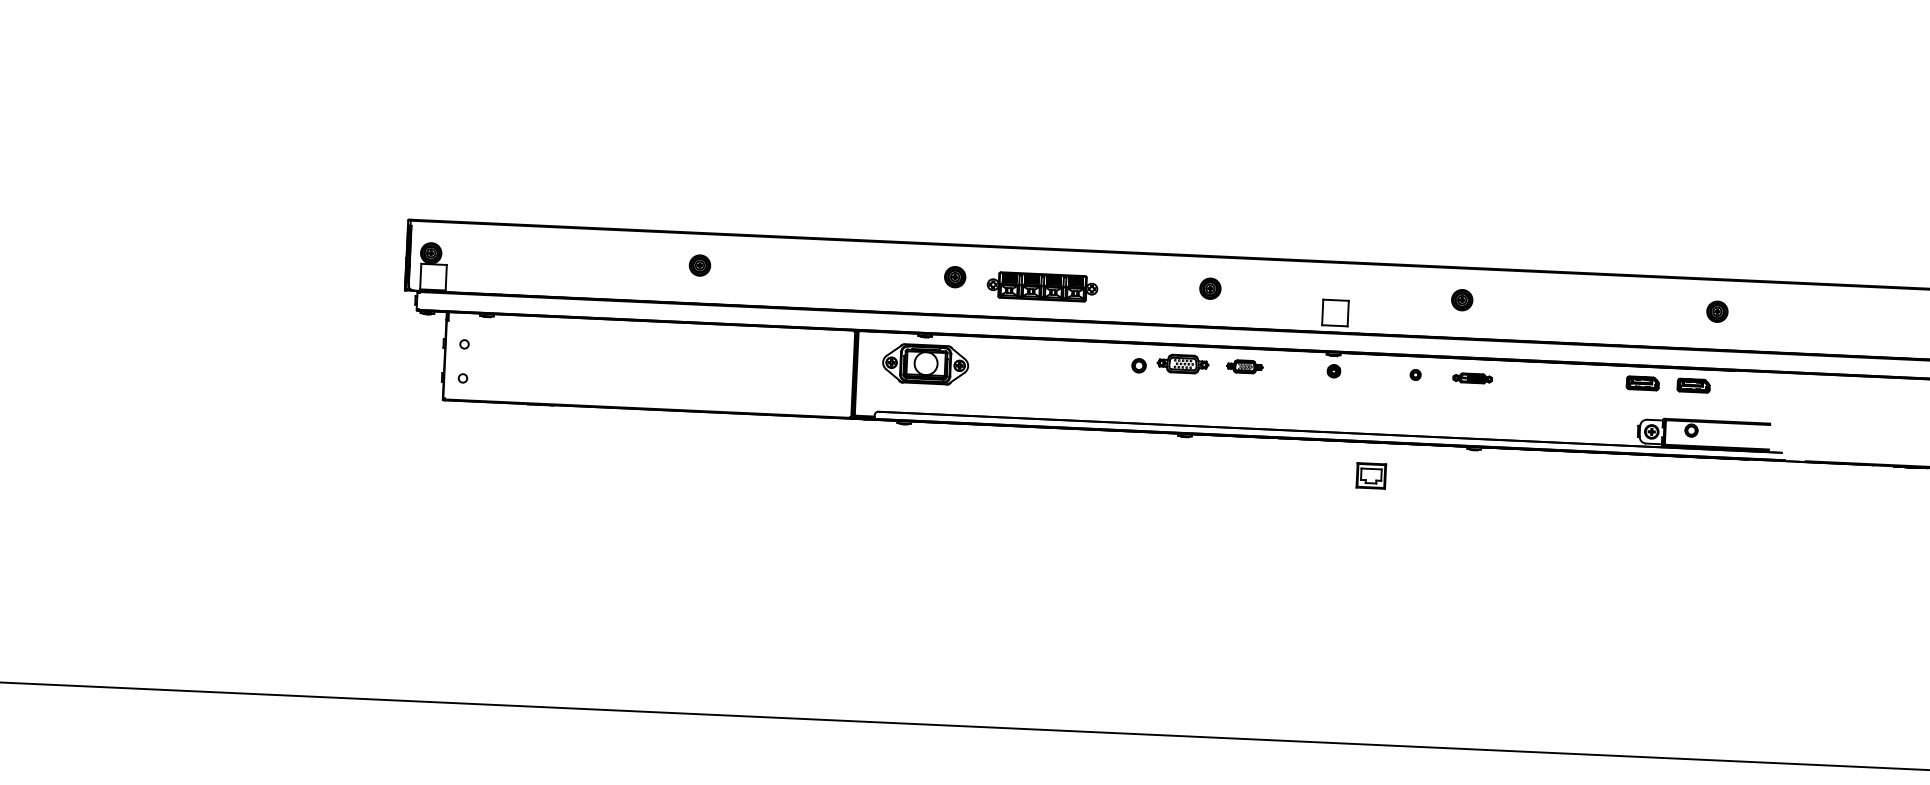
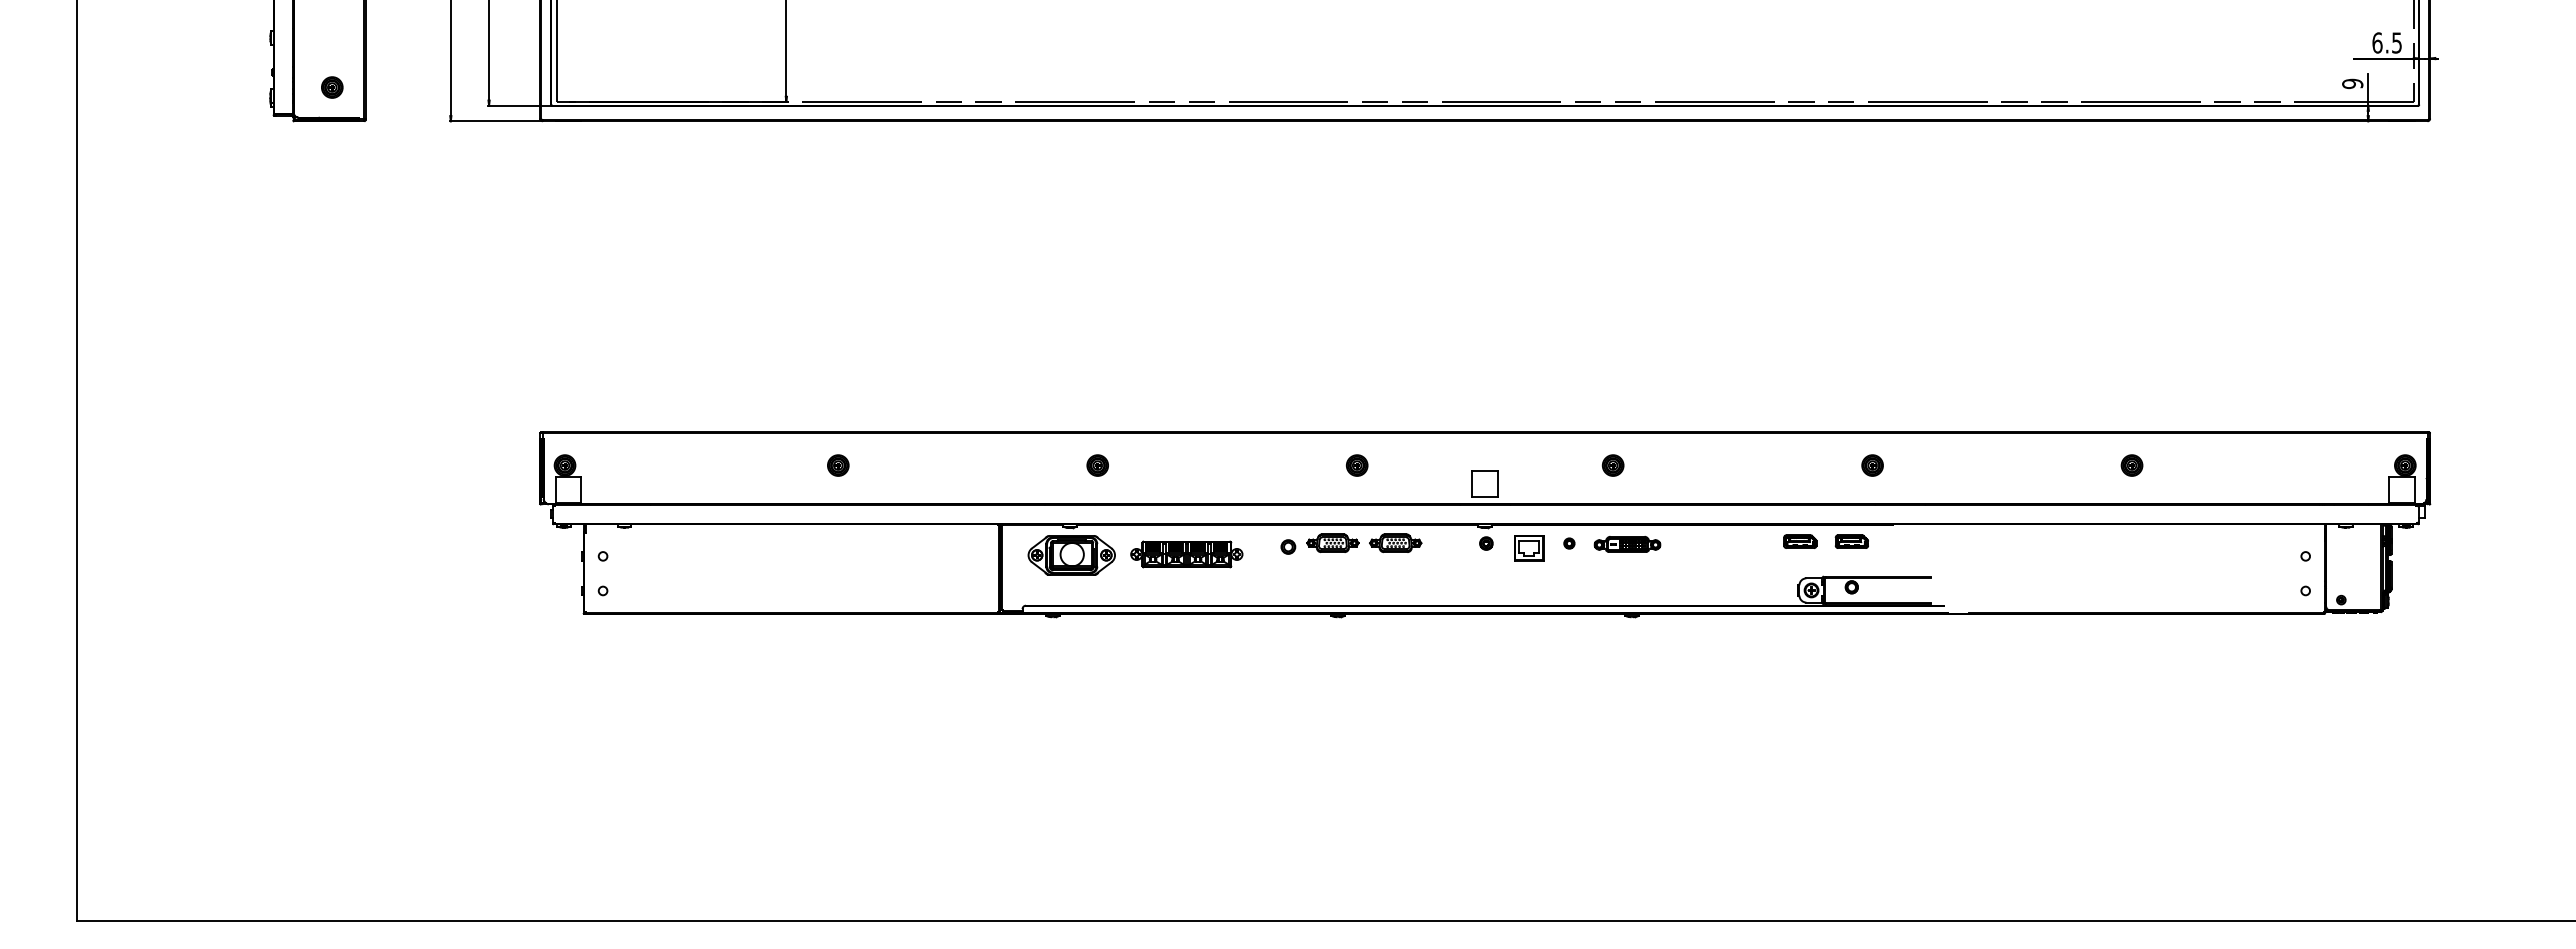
part: (1042, 286) -> (1186, 554), moved
part: (1244, 366) -> (1395, 542), size x1.43
part: (1472, 378) -> (1627, 544), size x1.67
part: (1371, 476) -> (1529, 548), moved

